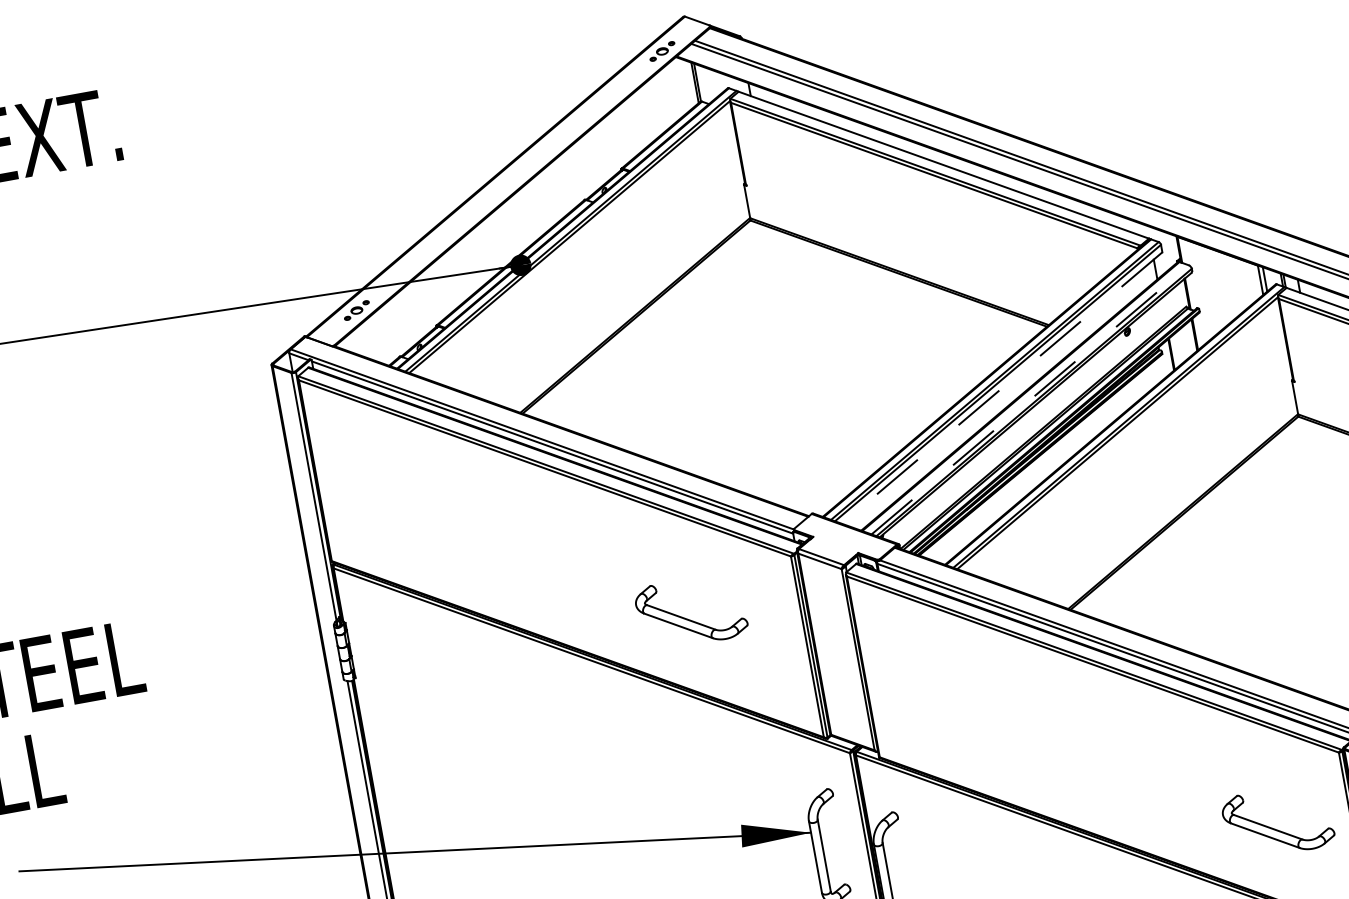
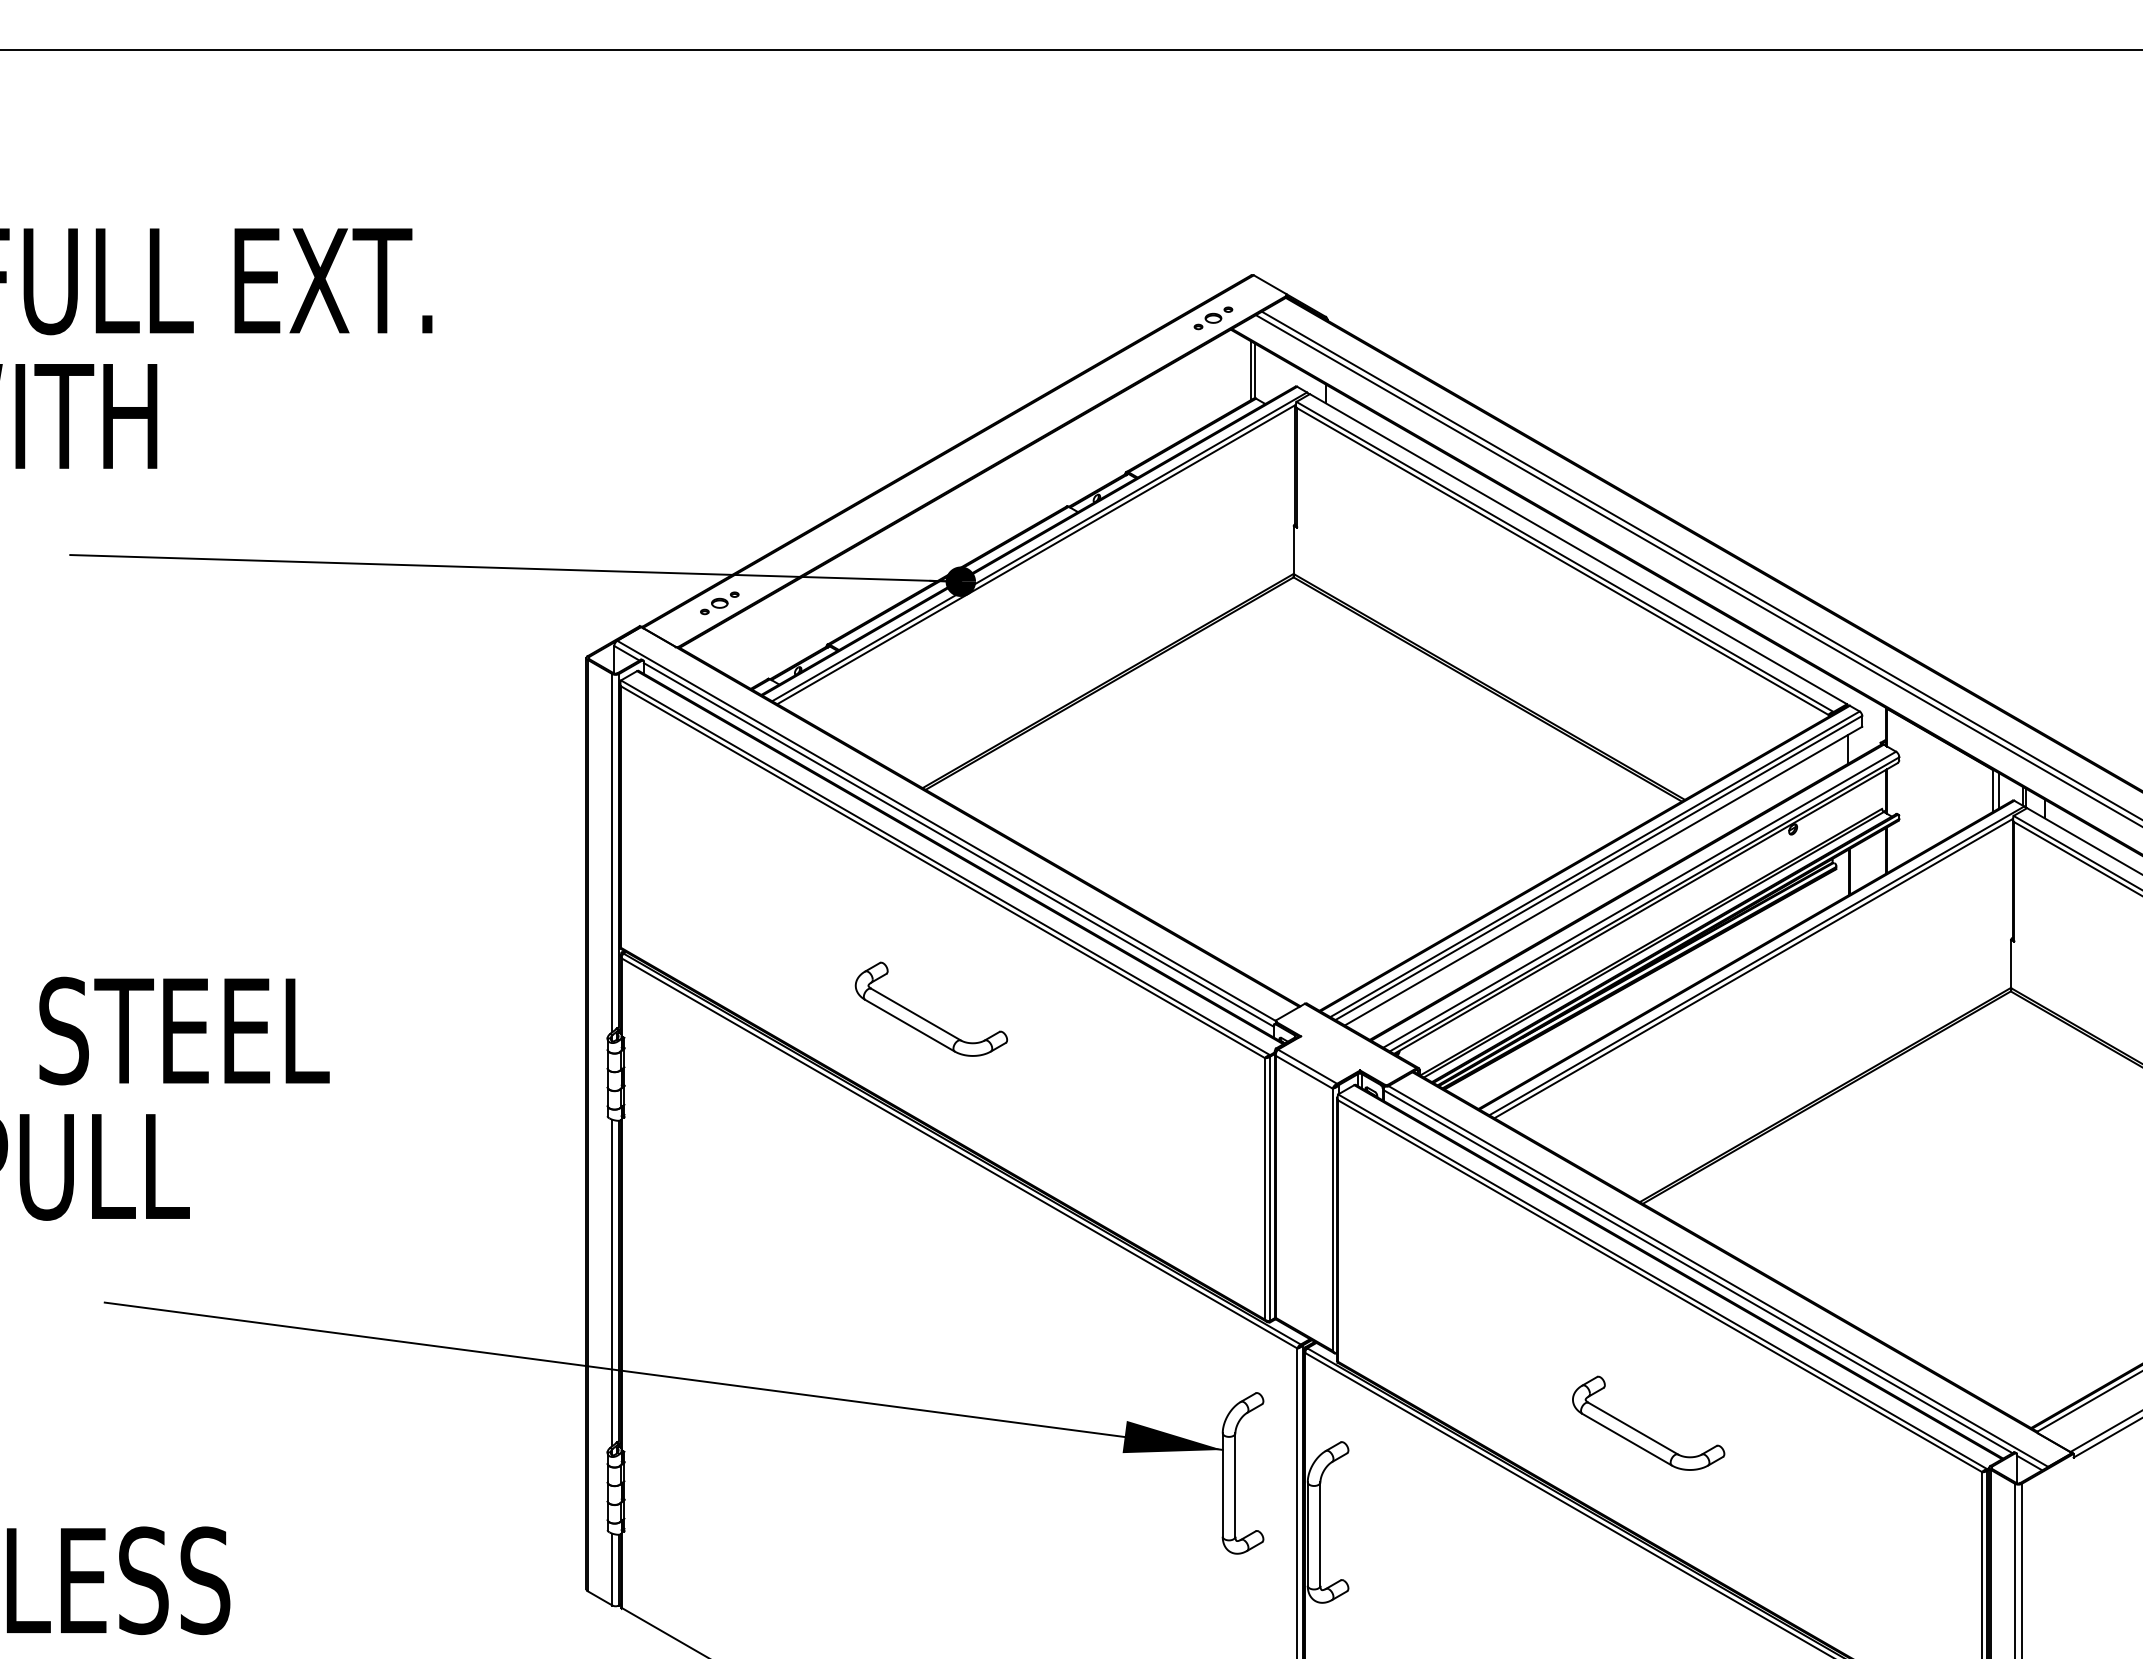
line: (1002, 388) -> (1603, 876), dashed -> solid
line: (1030, 399) -> (1639, 899), dashed -> solid
part: (688, 618) -> (925, 1018), moved
part: (1275, 828) -> (1642, 1432), moved

